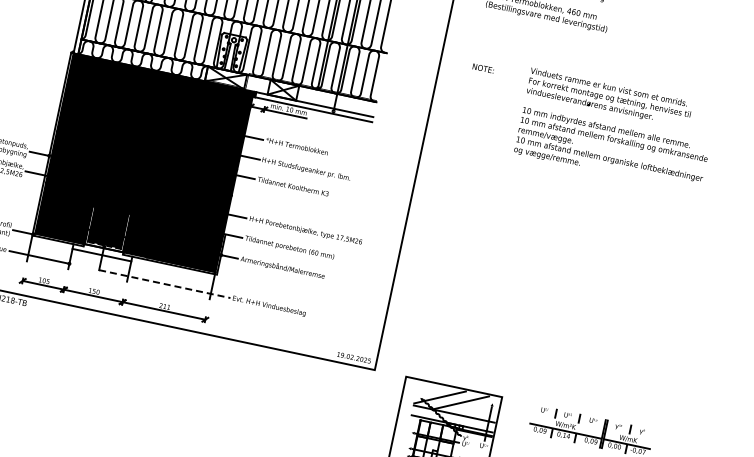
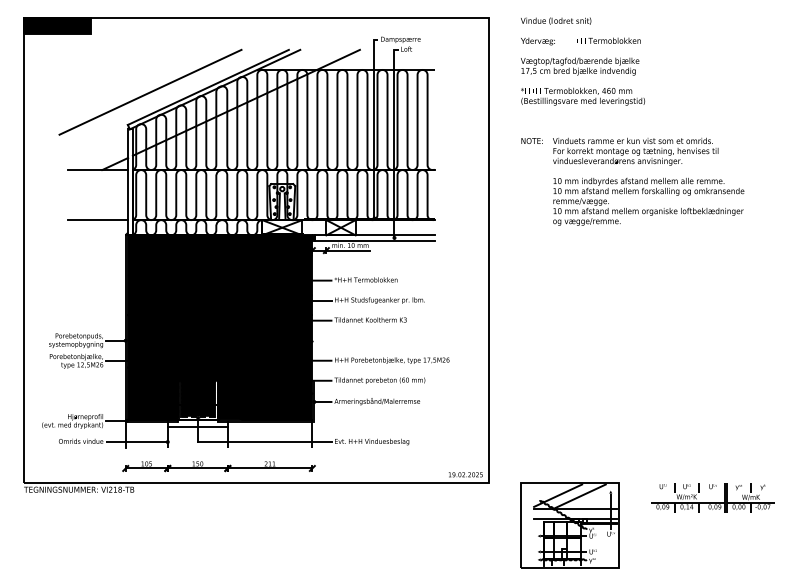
line: (47, 32) -> (98, 220), added
text: (482, 67) -> (531, 140), moved
text: (615, 129) -> (648, 181), moved
line: (164, 284) -> (265, 442), dashed -> solid

